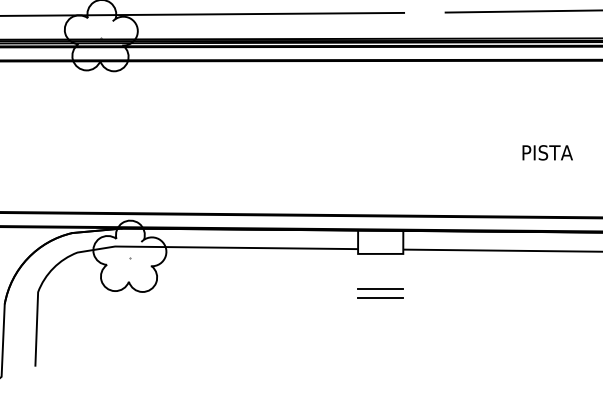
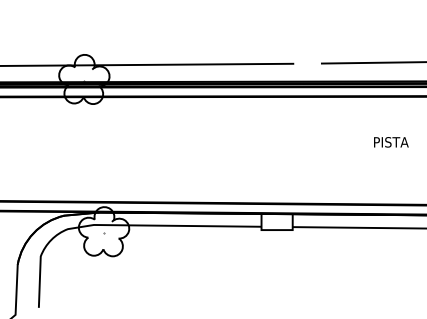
text: (547, 153) -> (391, 142), moved
line: (379, 289) -> (276, 254), removed
line: (379, 298) -> (276, 260), removed

